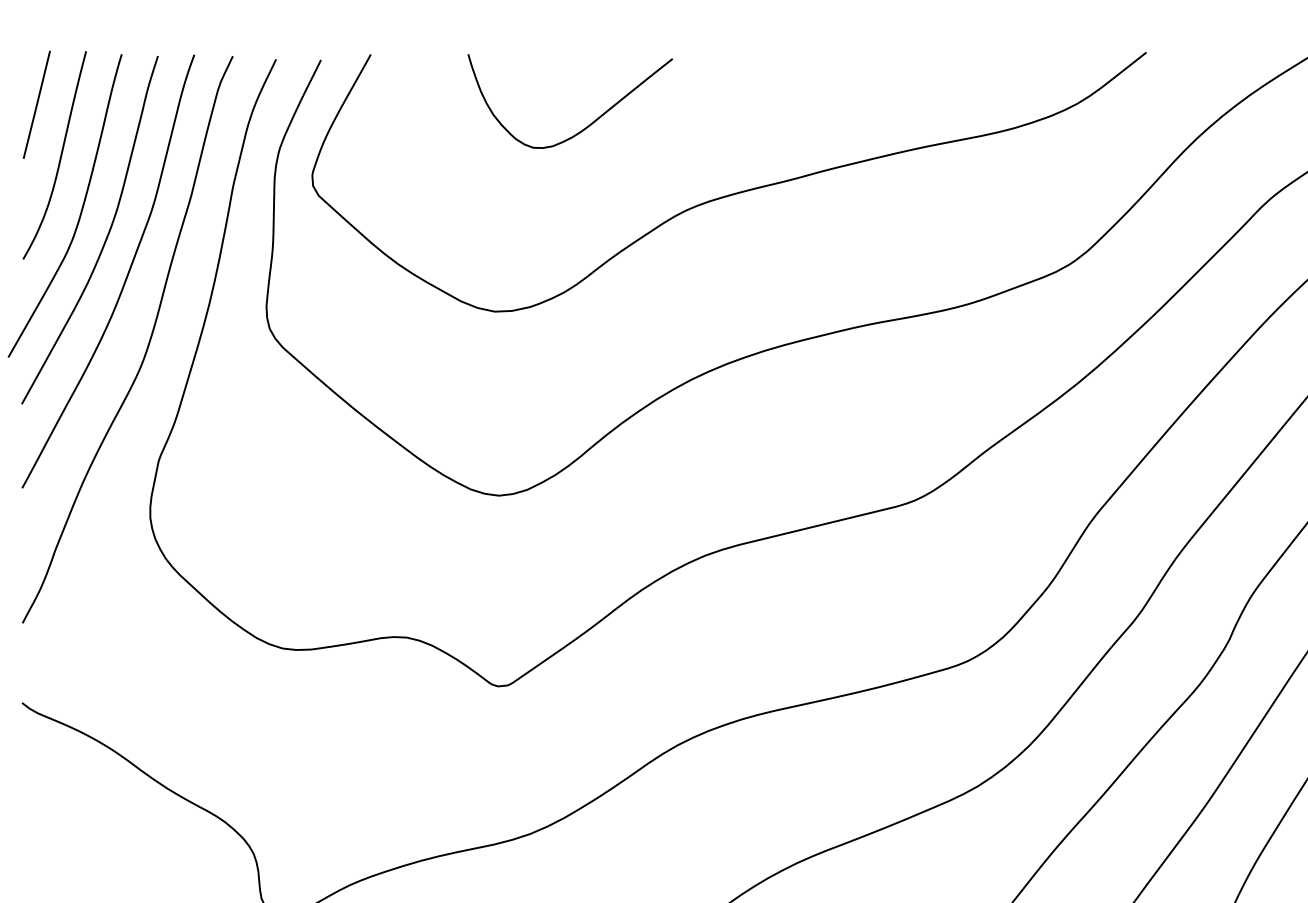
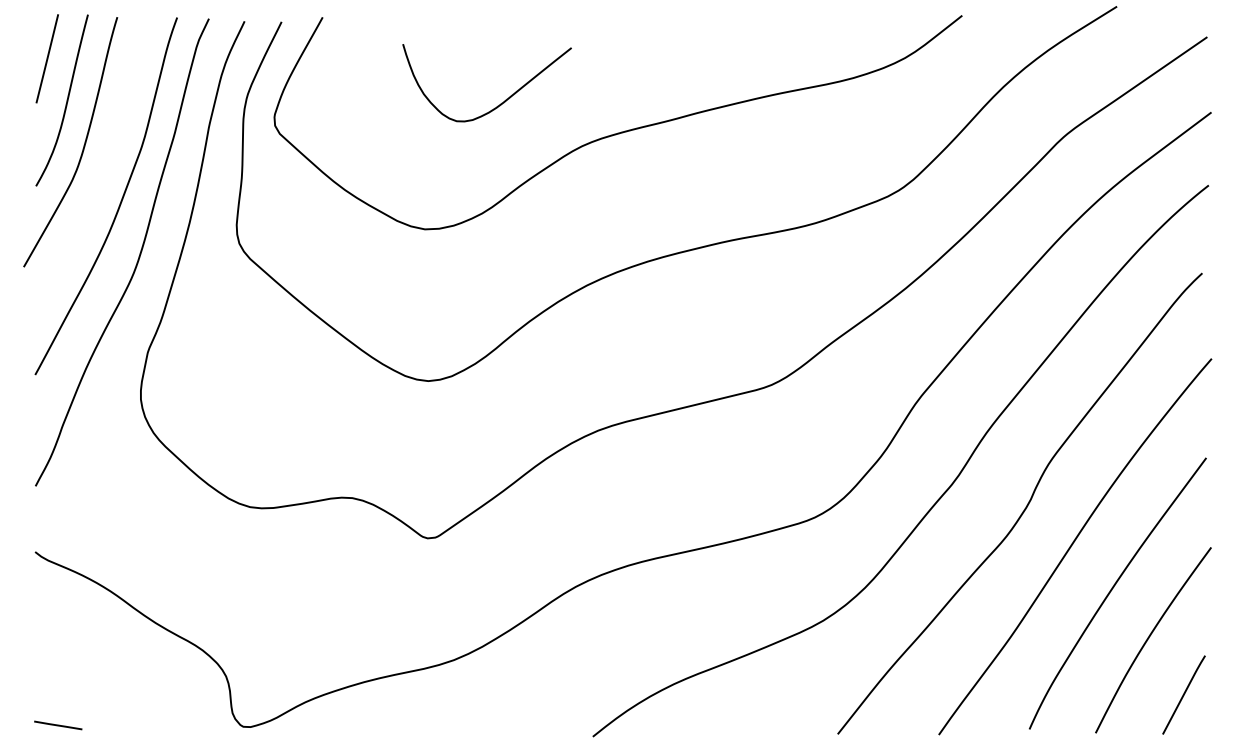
curve: (587, 125) -> (501, 102), moved
curve: (106, 236) -> (104, 167), removed

